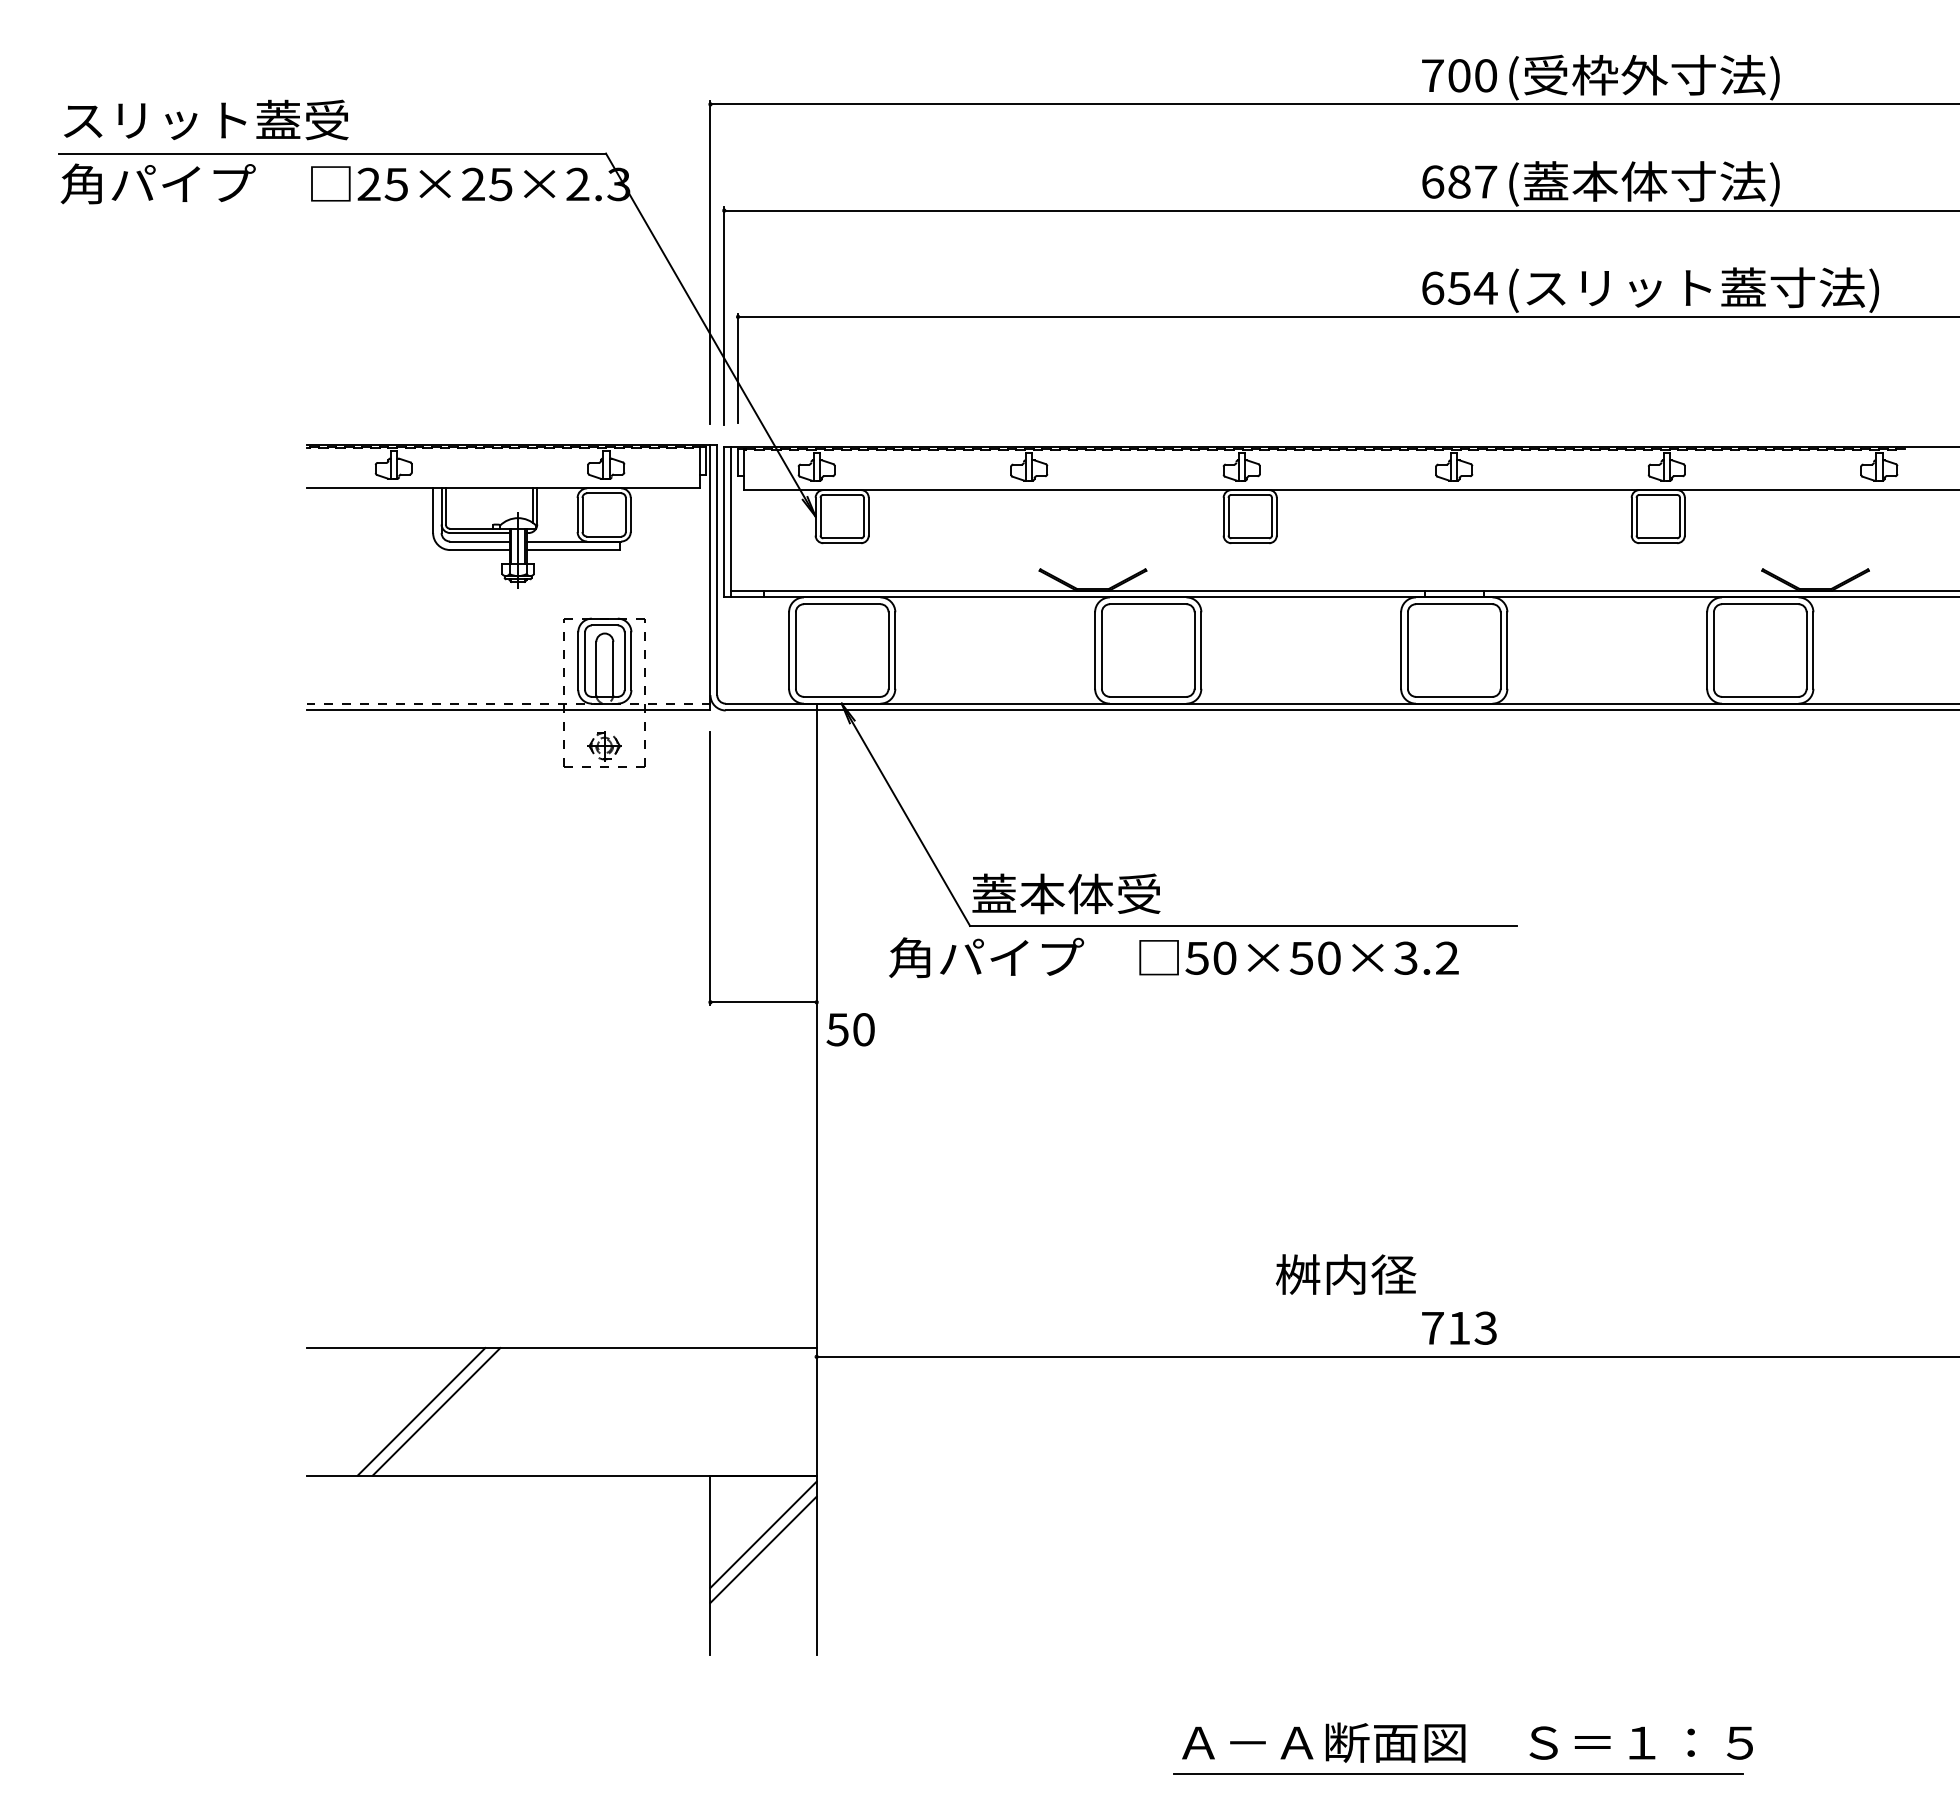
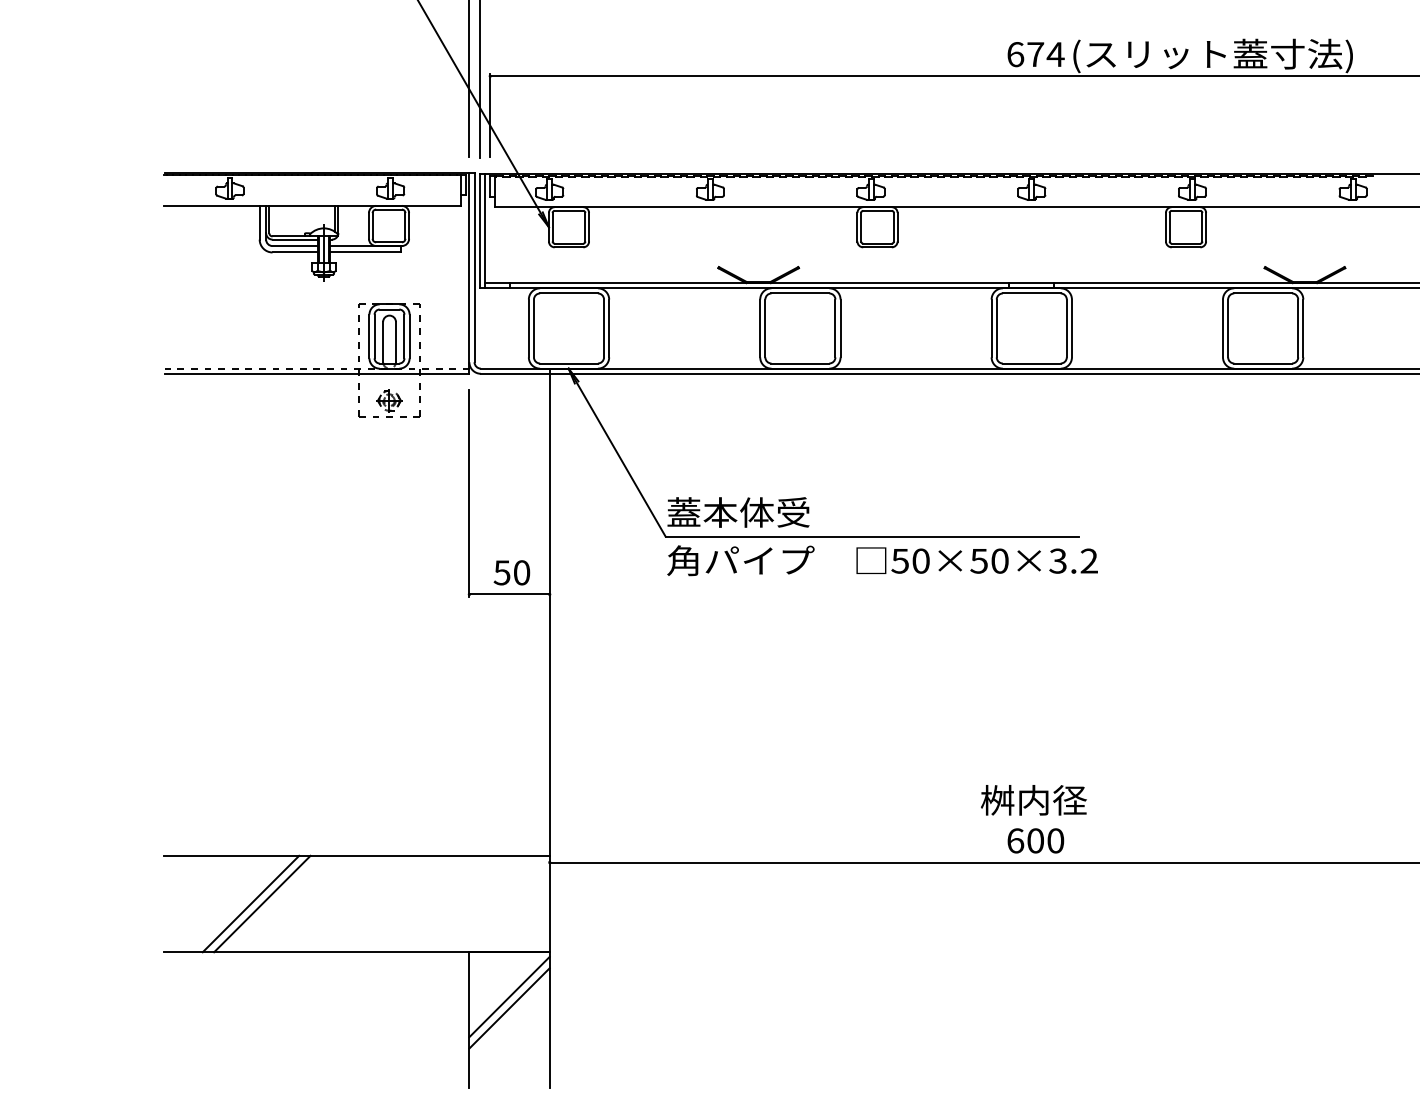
text: (1458, 288) -> (1034, 54), 654 -> 674
text: (1173, 957) -> (882, 560), moved
text: (850, 1029) -> (511, 572), moved
text: (1345, 1274) -> (1033, 800), moved
text: (1459, 1327) -> (1035, 840), 713 -> 600

